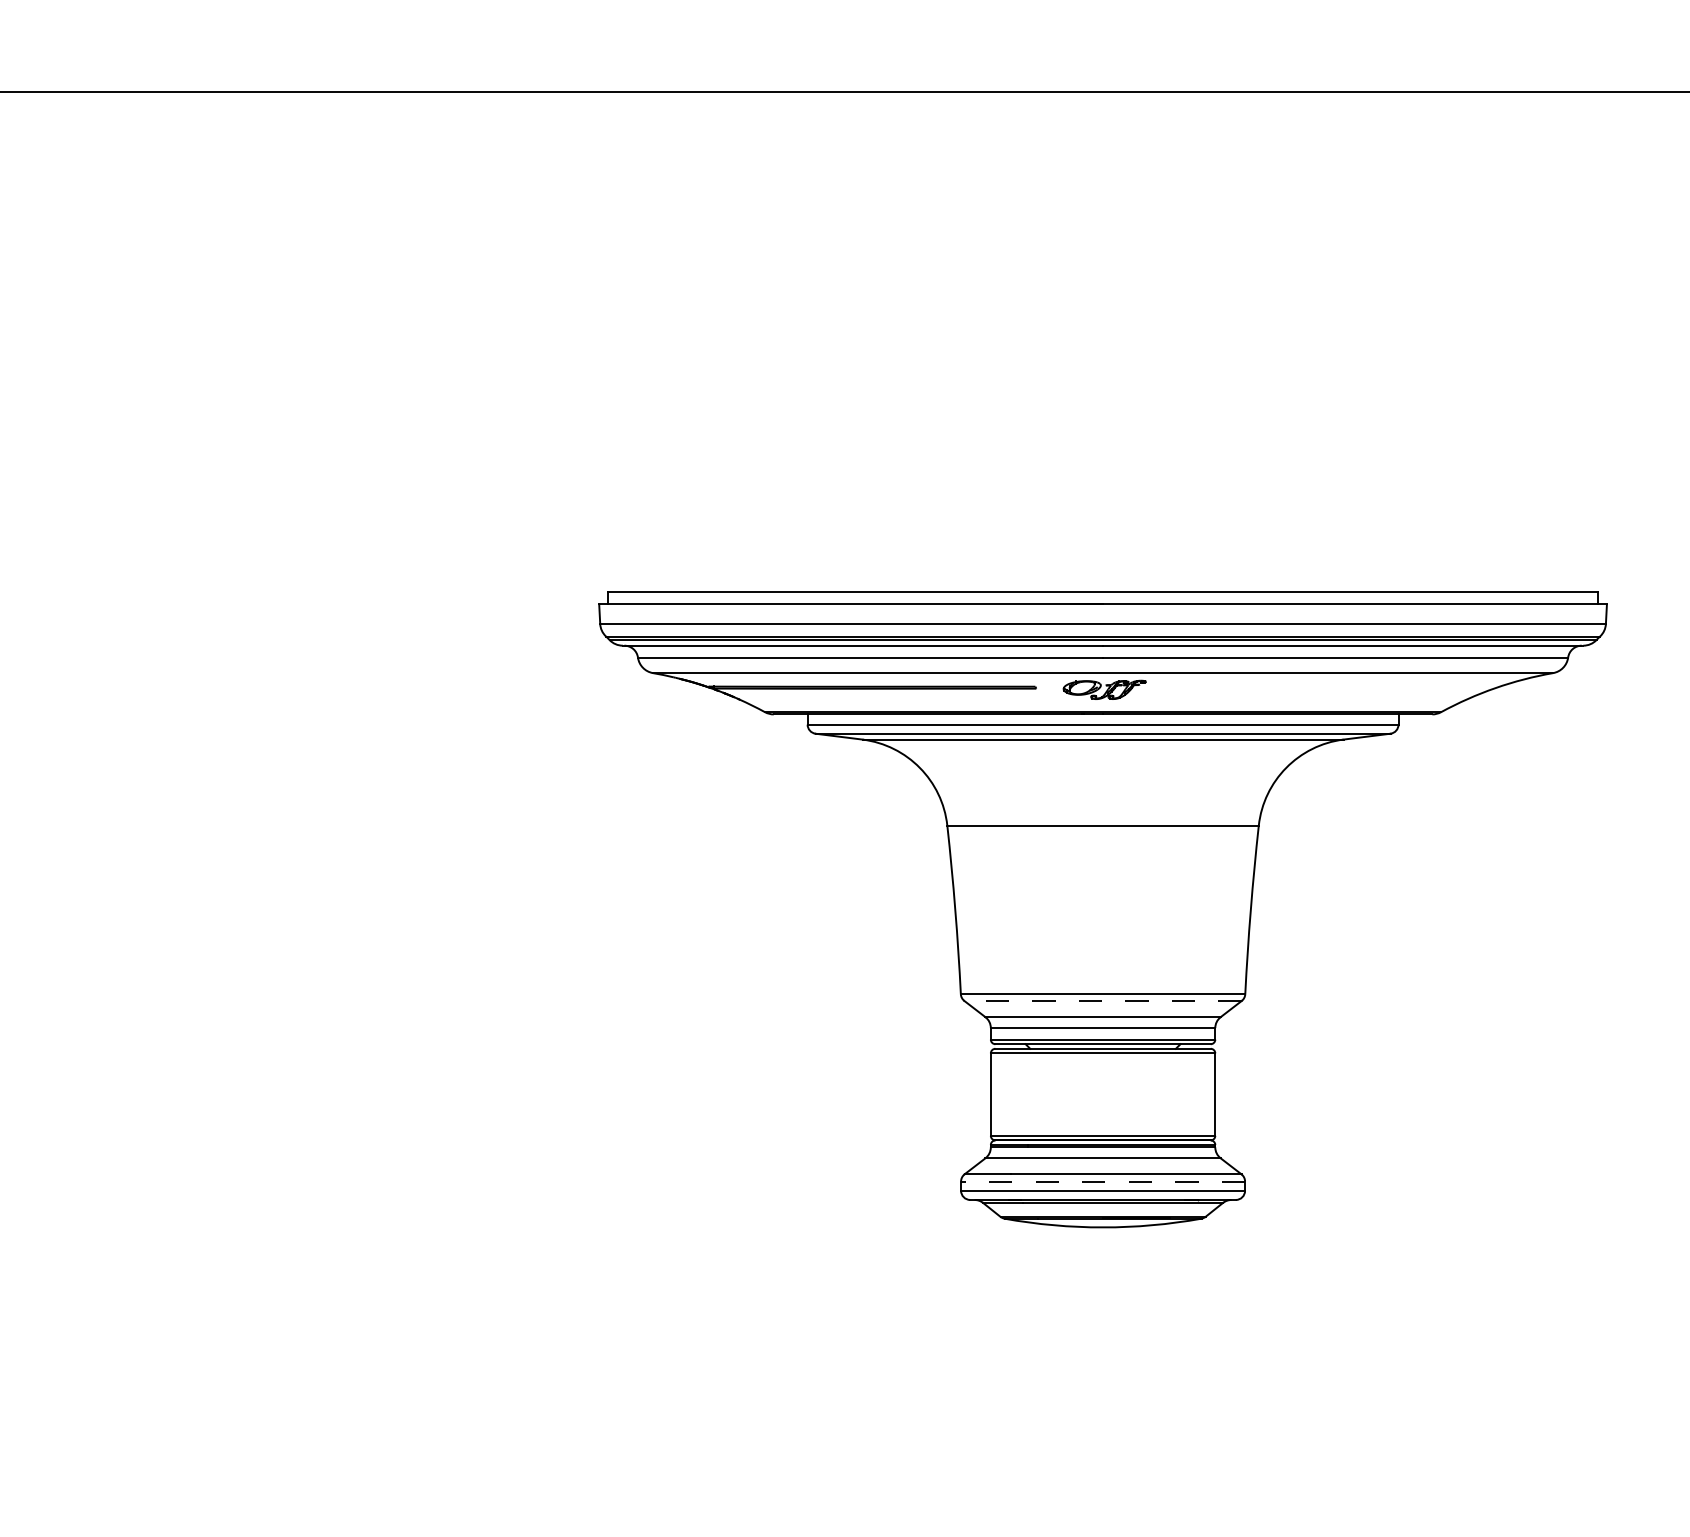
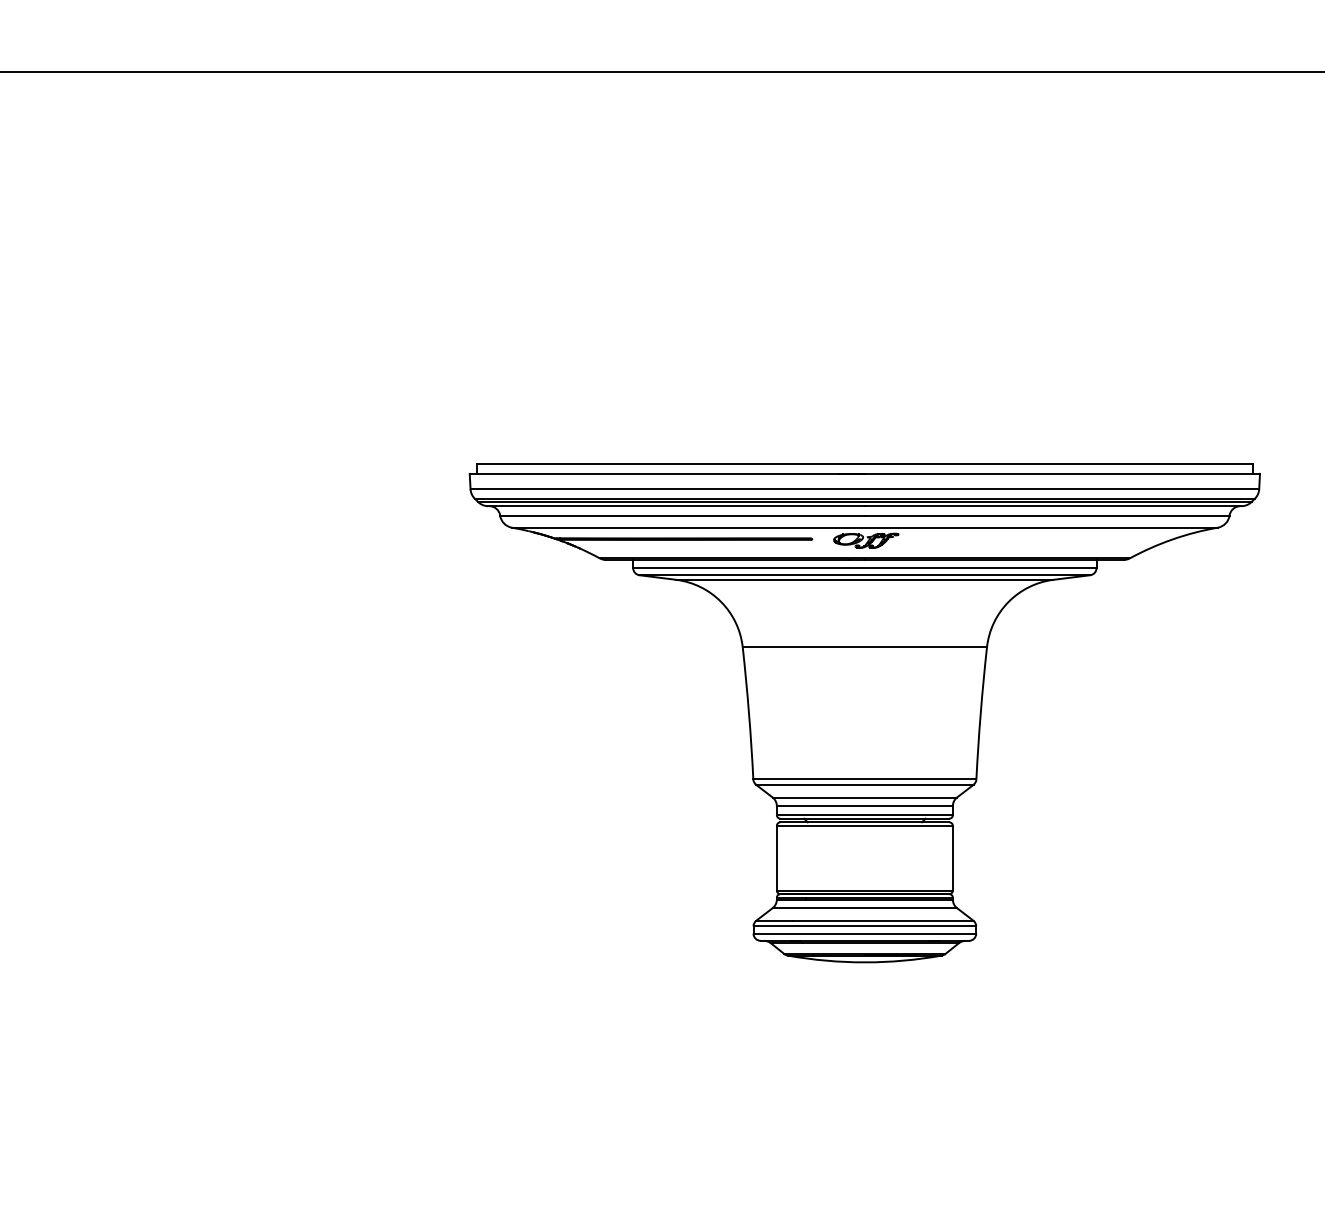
line: (1102, 1000) -> (864, 784), dashed -> solid
line: (1102, 1181) -> (864, 926), dashed -> solid

